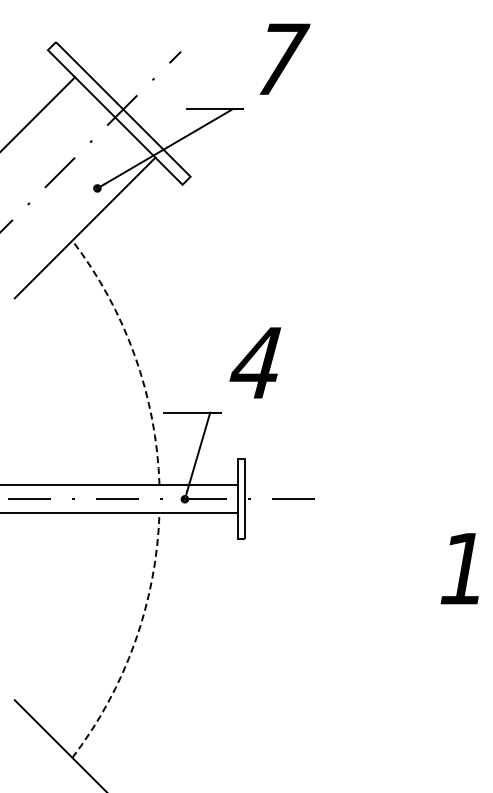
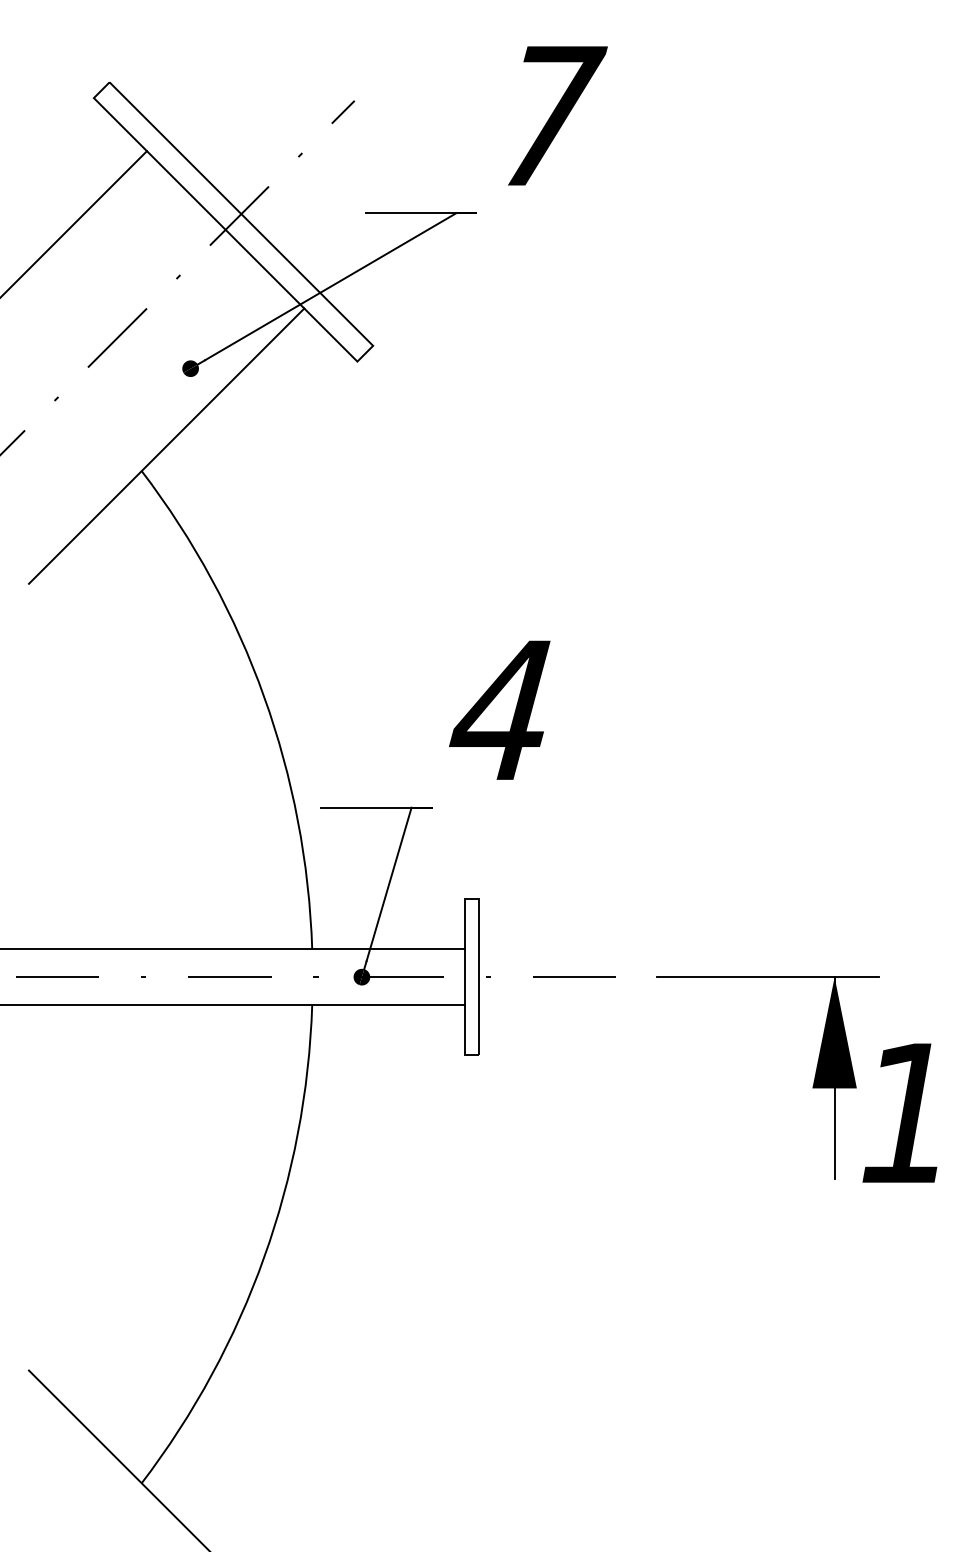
arc: (134, 356) -> (263, 697), dashed -> solid
part: (415, 552) -> (813, 1081), added
arc: (134, 642) -> (263, 1257), dashed -> solid

